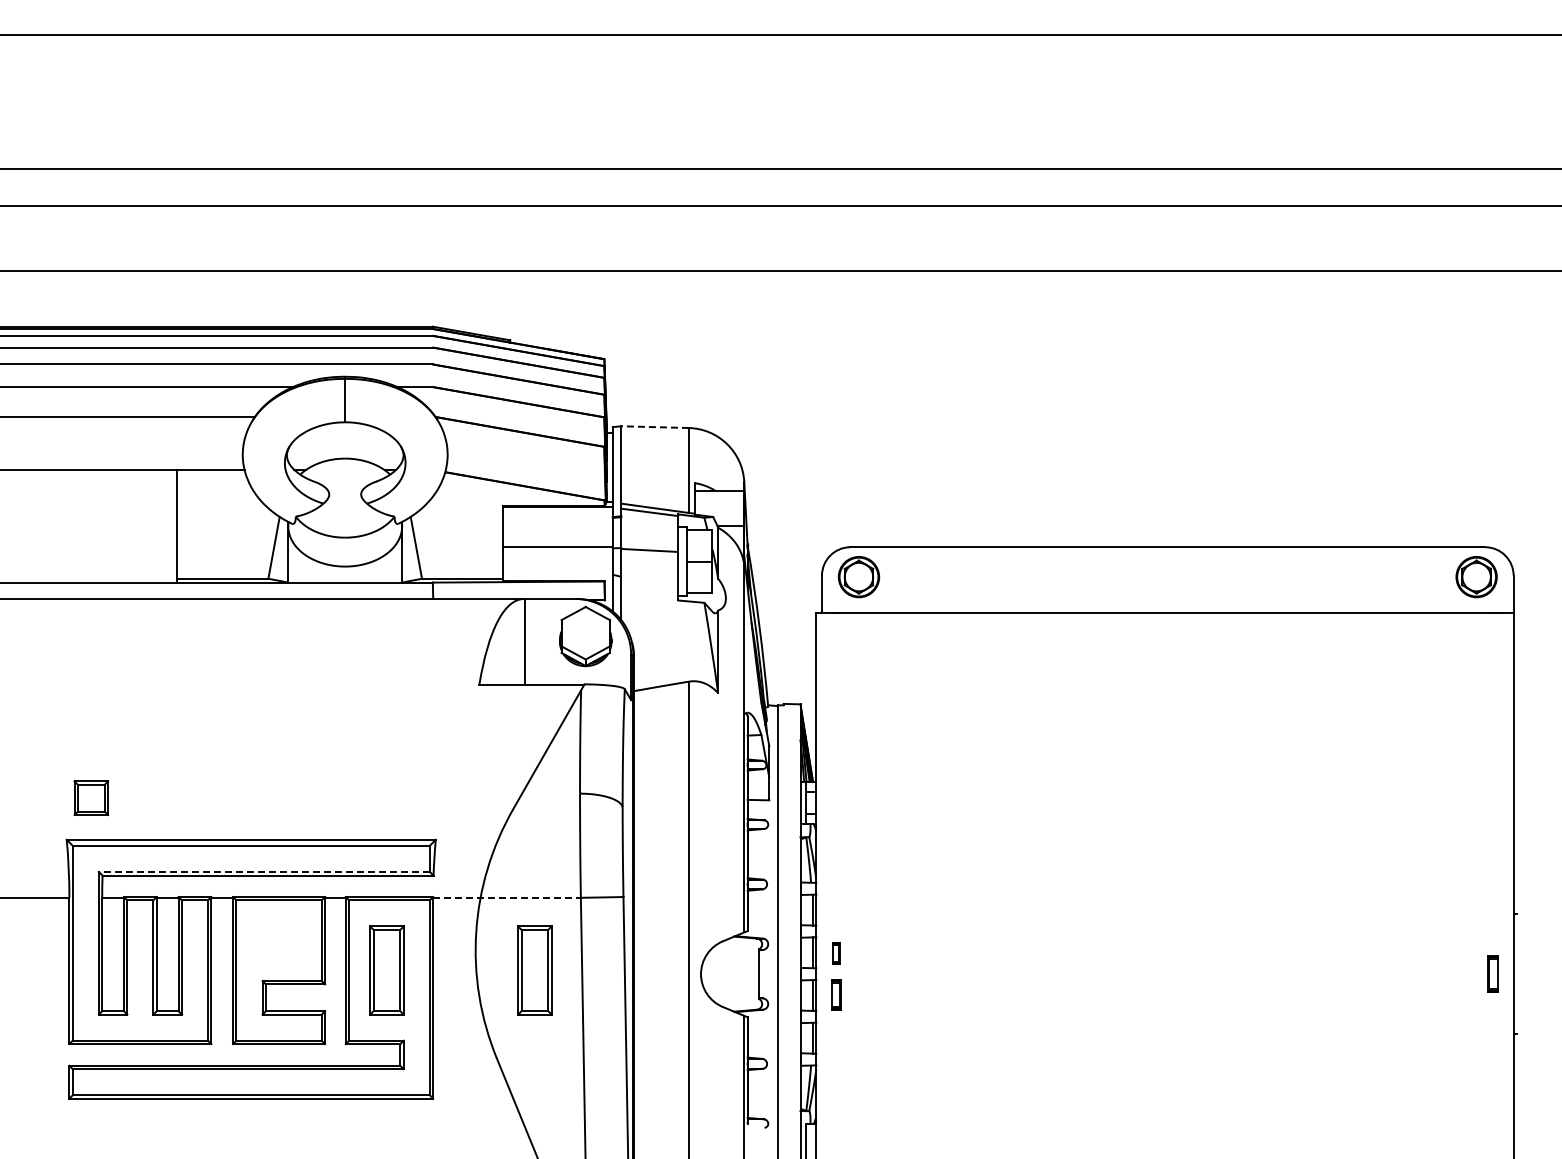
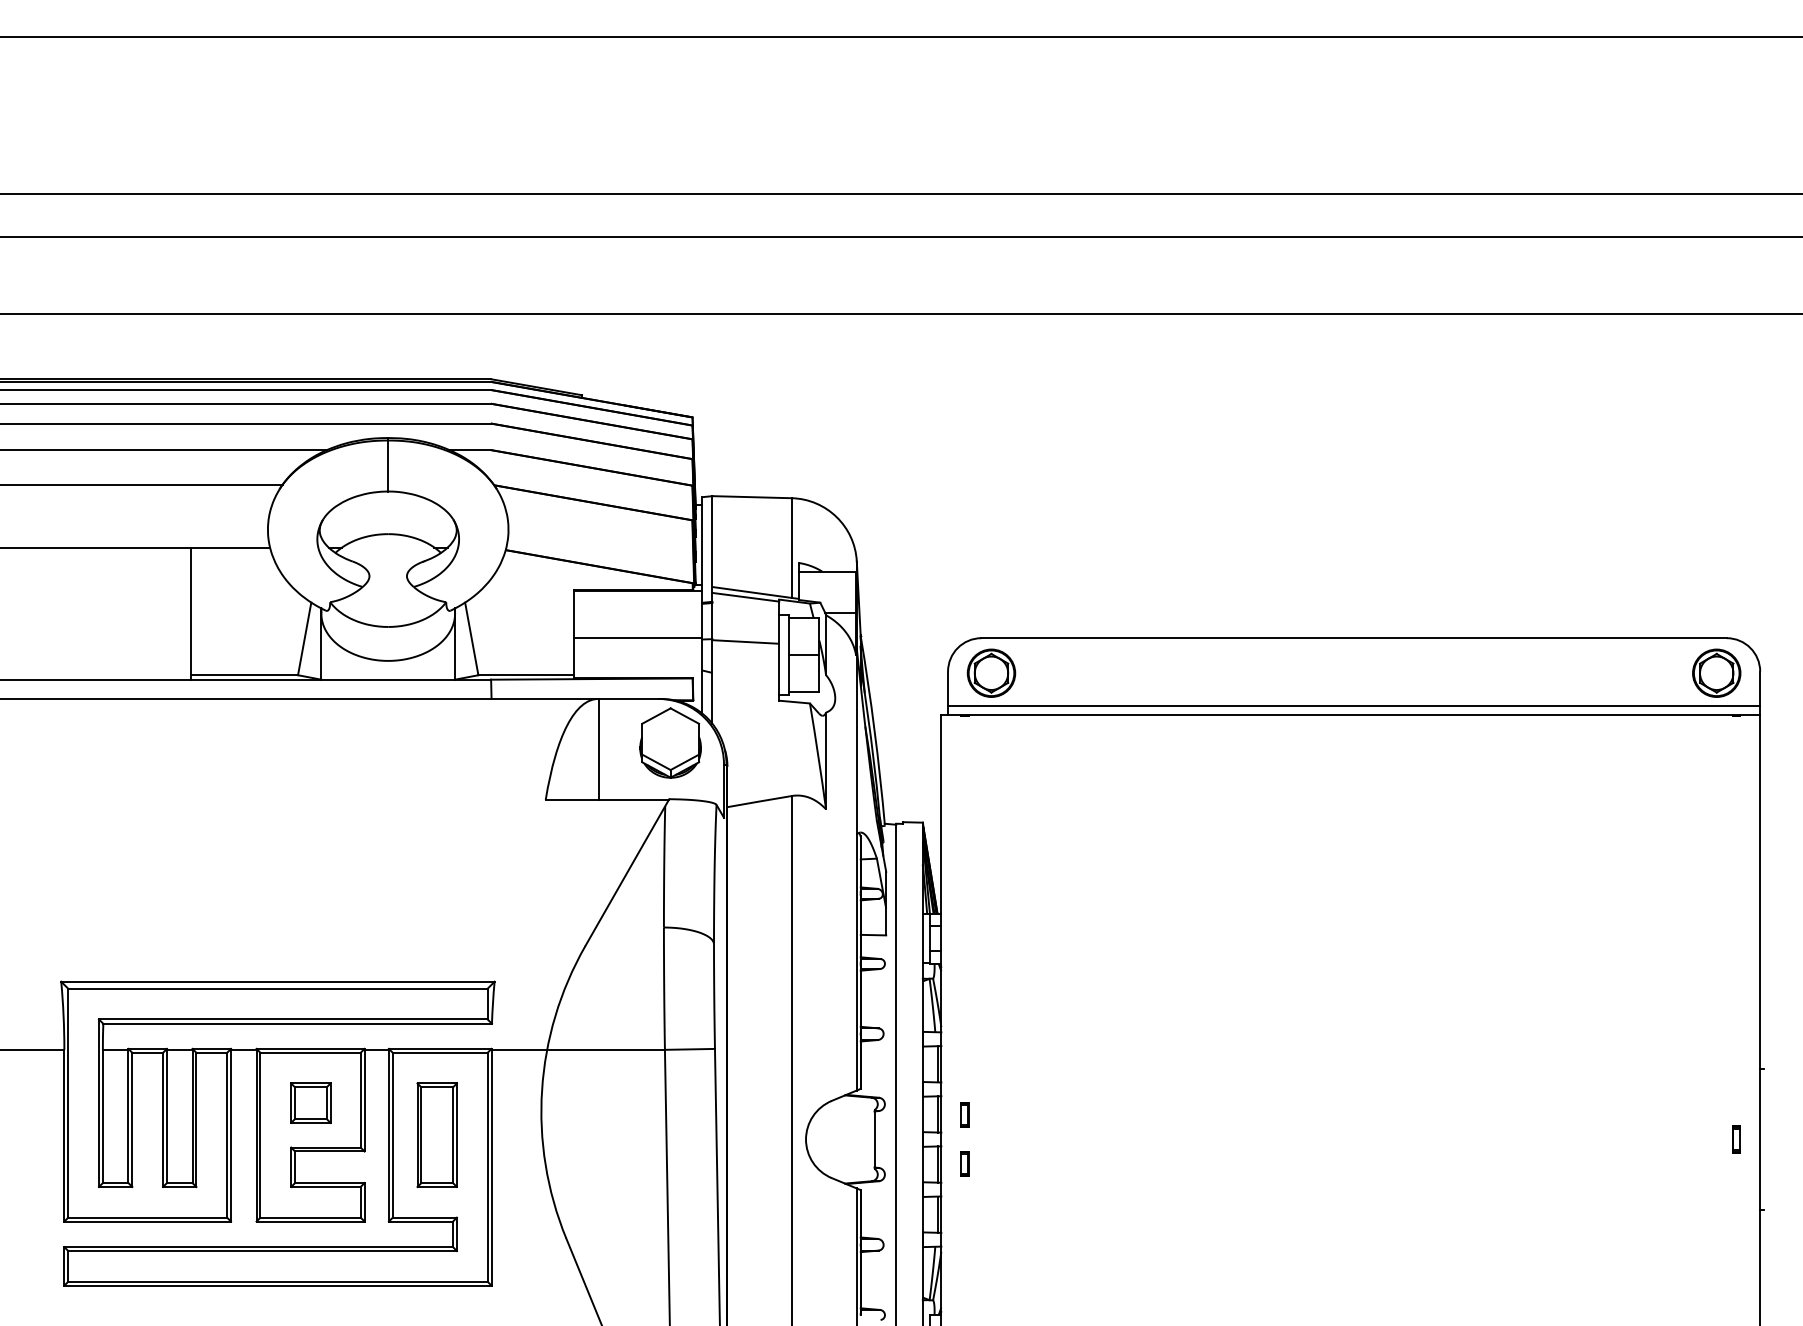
line: (655, 427) -> (752, 497), dashed -> solid
line: (1167, 605) -> (1353, 706), added
part: (91, 798) -> (311, 1103), moved
line: (263, 871) -> (292, 1018), dashed -> solid
line: (507, 897) -> (578, 1049), dashed -> solid
part: (534, 970) -> (610, 1135), removed
part: (1493, 973) -> (1736, 1138), size x0.62
part: (836, 995) -> (965, 1164), size x0.71

